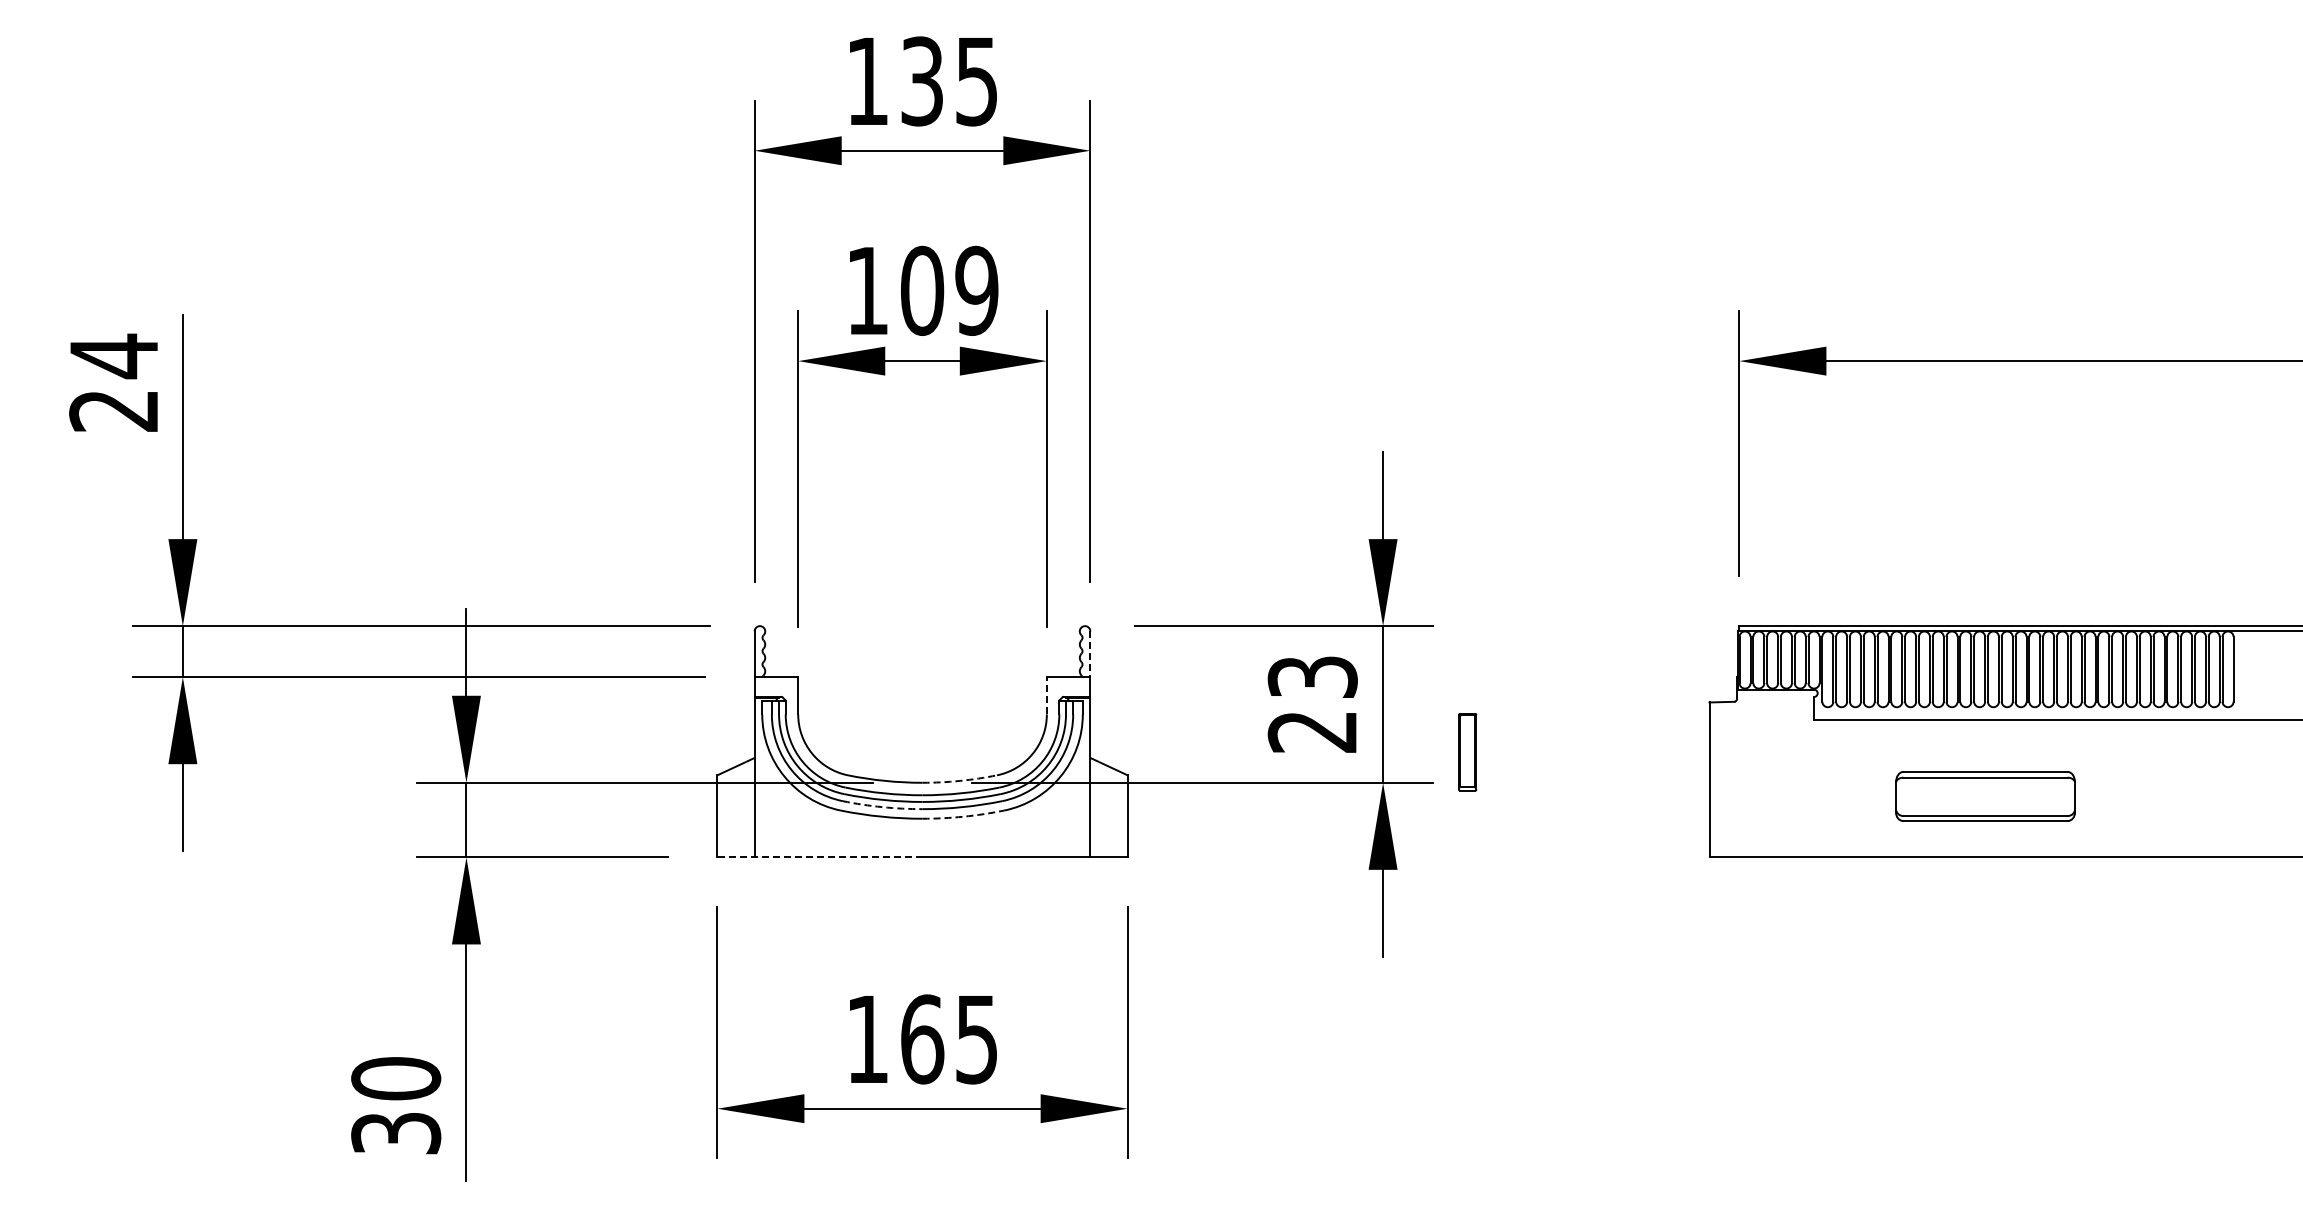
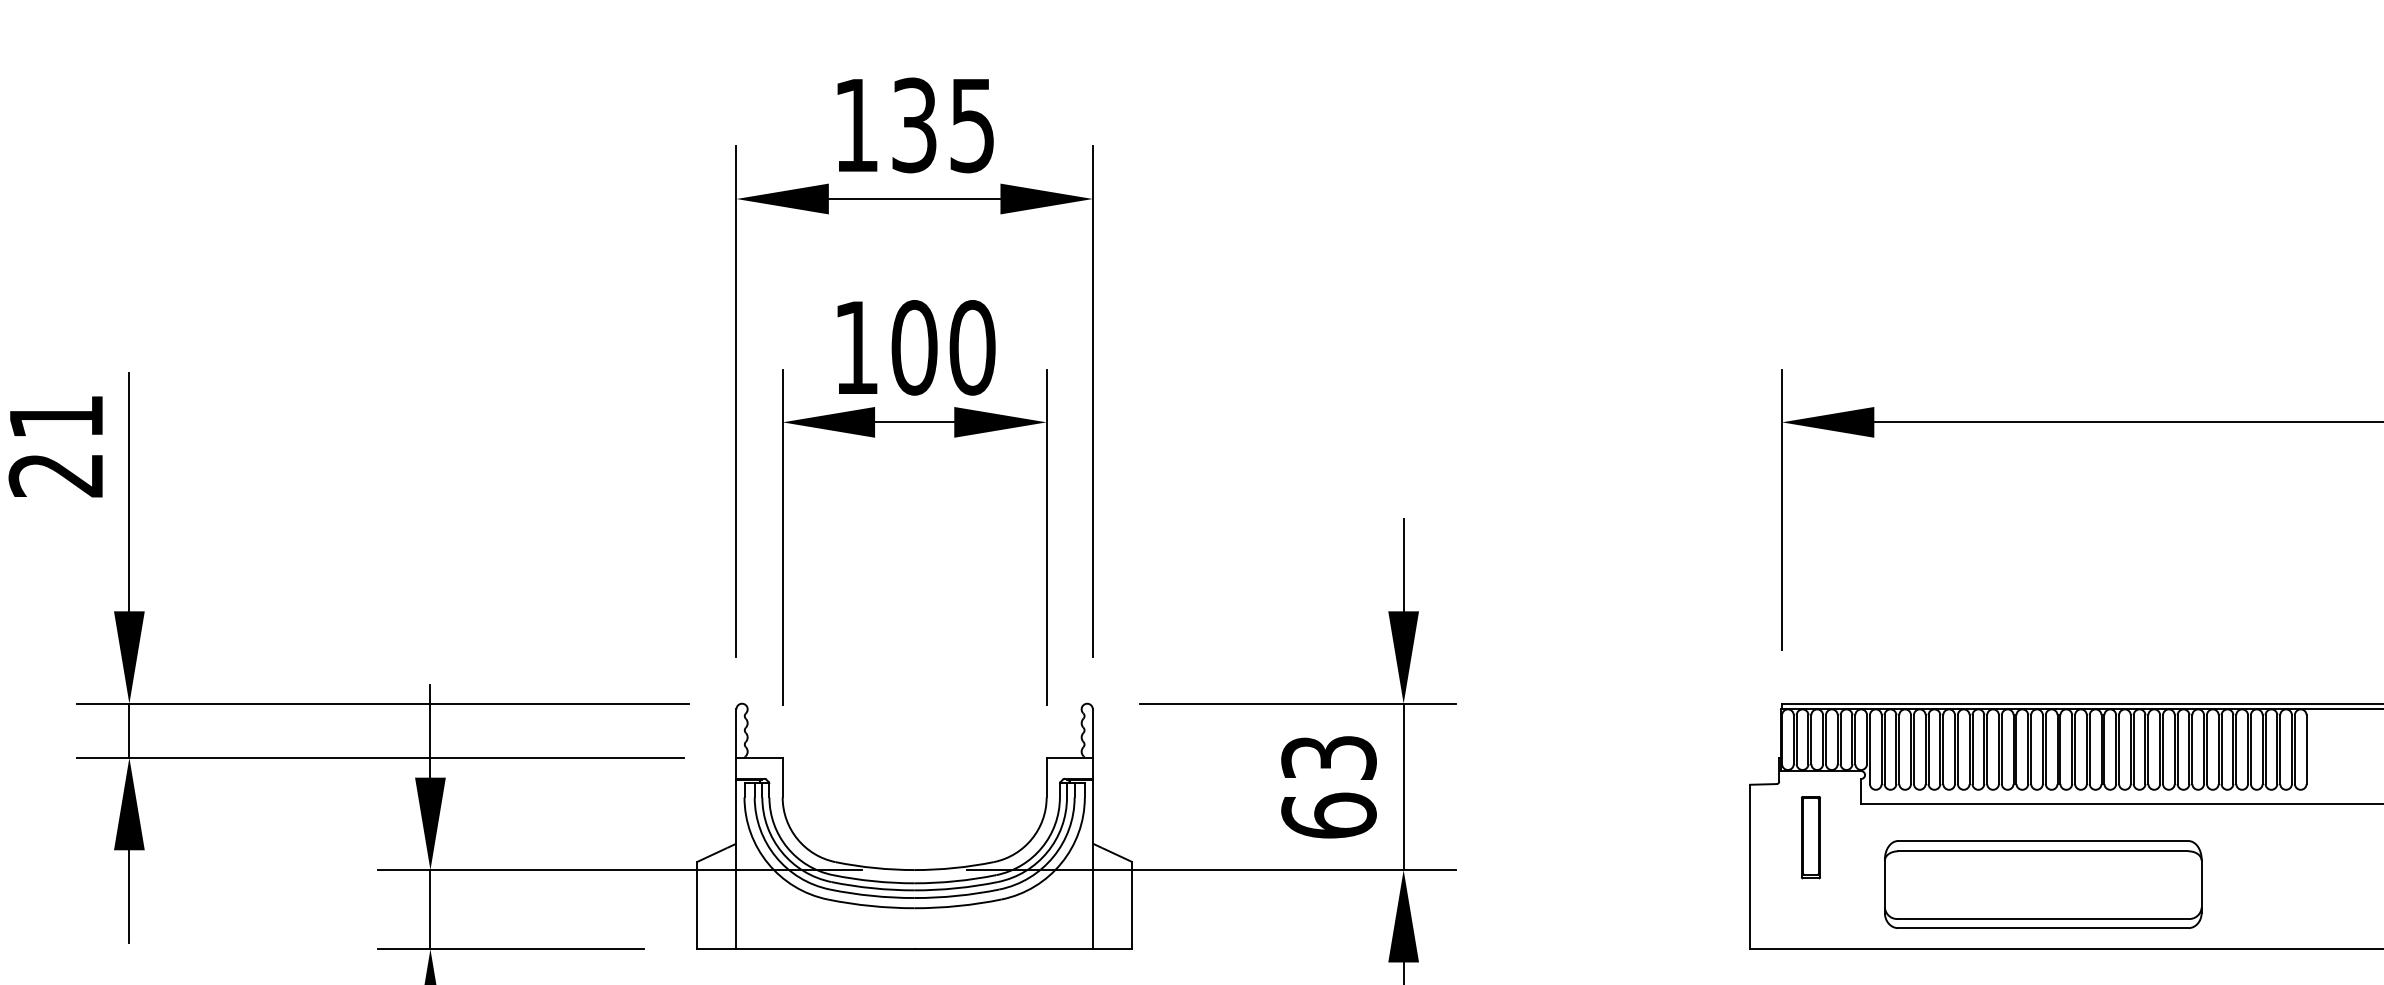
text: (976, 290) -> (971, 347), 109 -> 100
text: (113, 356) -> (55, 417), 24 -> 21
line: (1090, 654) -> (1093, 733), dashed -> solid
line: (1046, 695) -> (1046, 777), dashed -> solid
text: (1312, 731) -> (1328, 815), 23 -> 63
part: (1467, 752) -> (1810, 837), moved
arc: (959, 780) -> (953, 867), dashed -> solid
part: (1985, 796) -> (2043, 884), size x1.67
arc: (882, 807) -> (872, 896), dashed -> solid
arc: (963, 816) -> (958, 905), dashed -> solid
line: (819, 857) -> (805, 949), dashed -> solid

